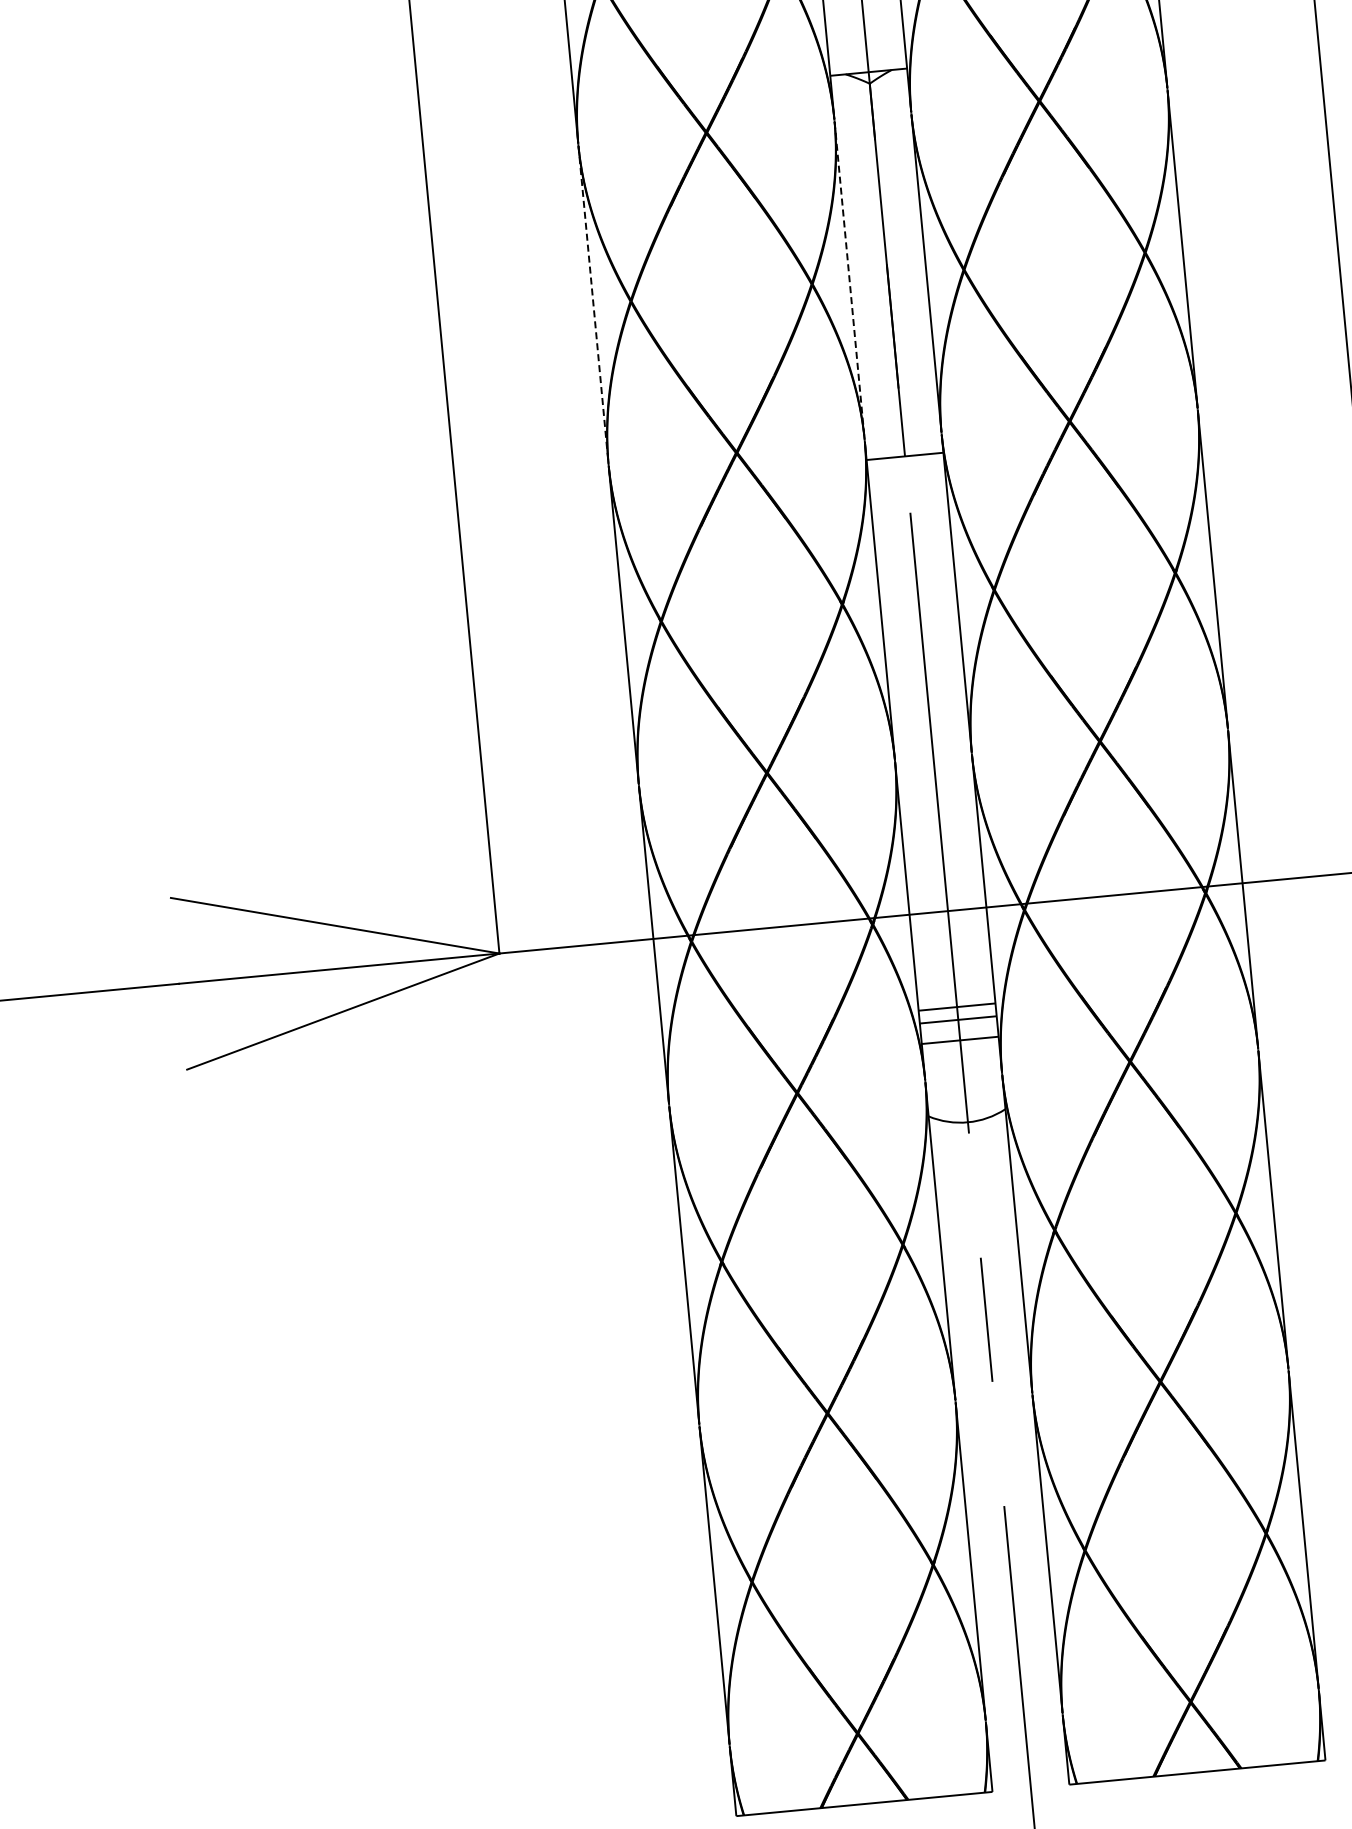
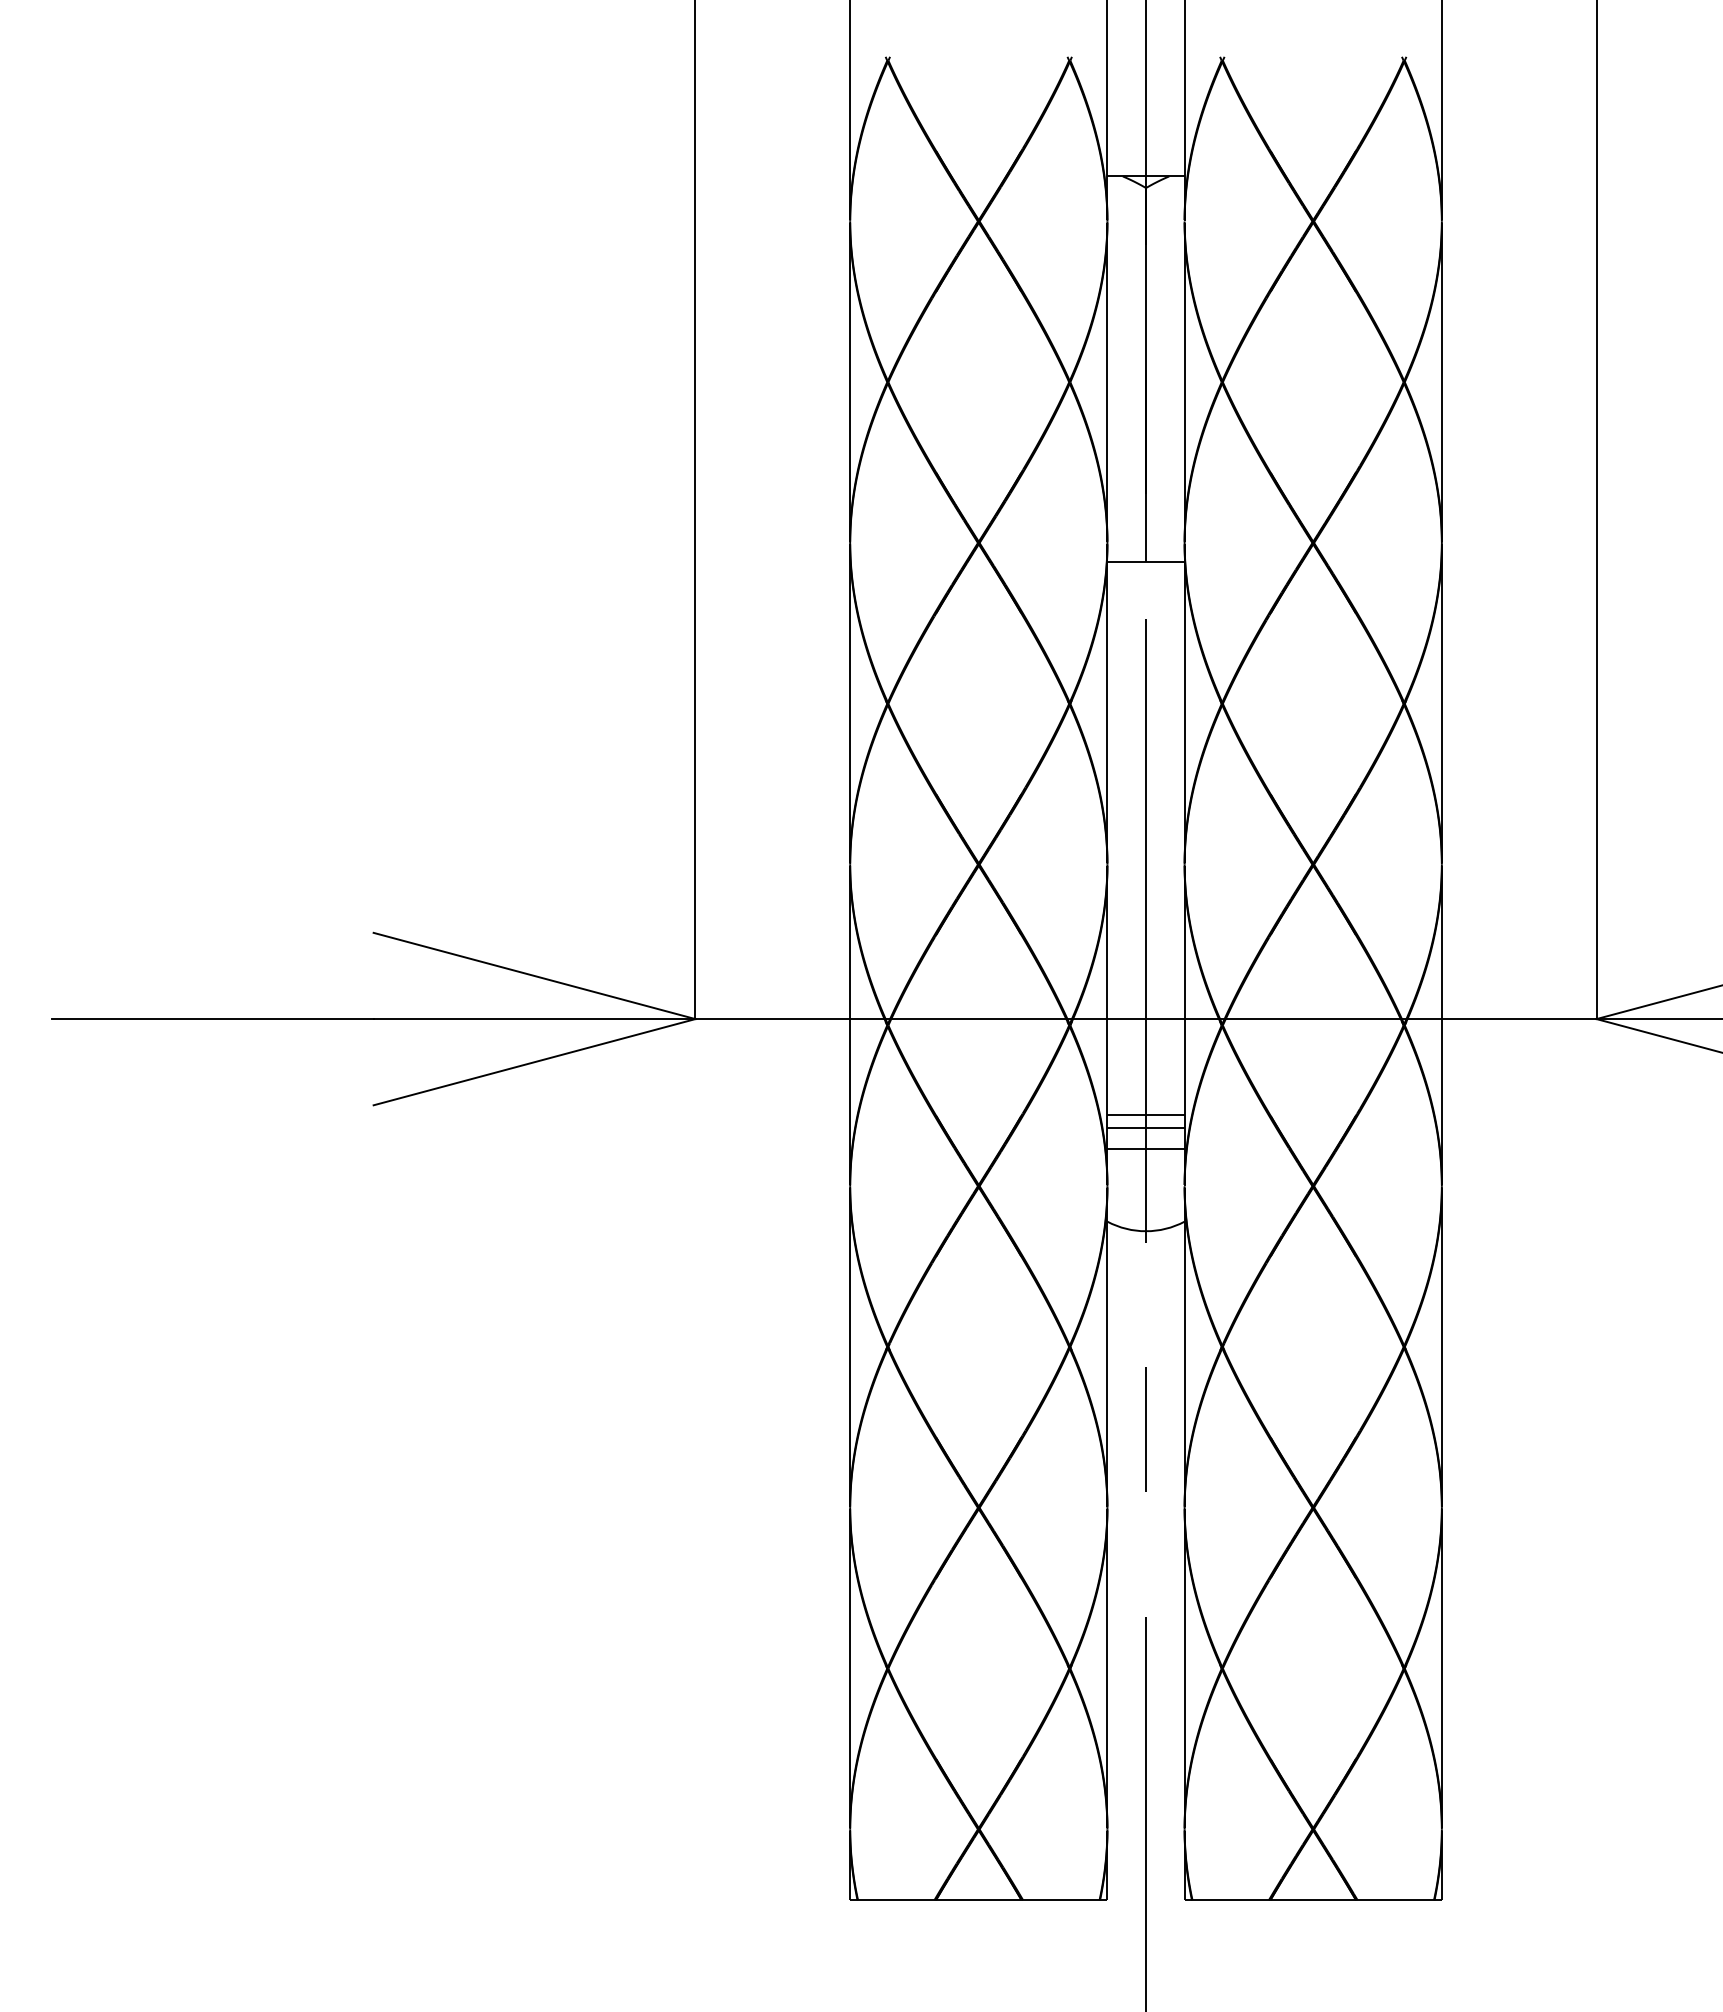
line: (849, 280) -> (1107, 382), dashed -> solid
line: (593, 305) -> (850, 382), dashed -> solid

